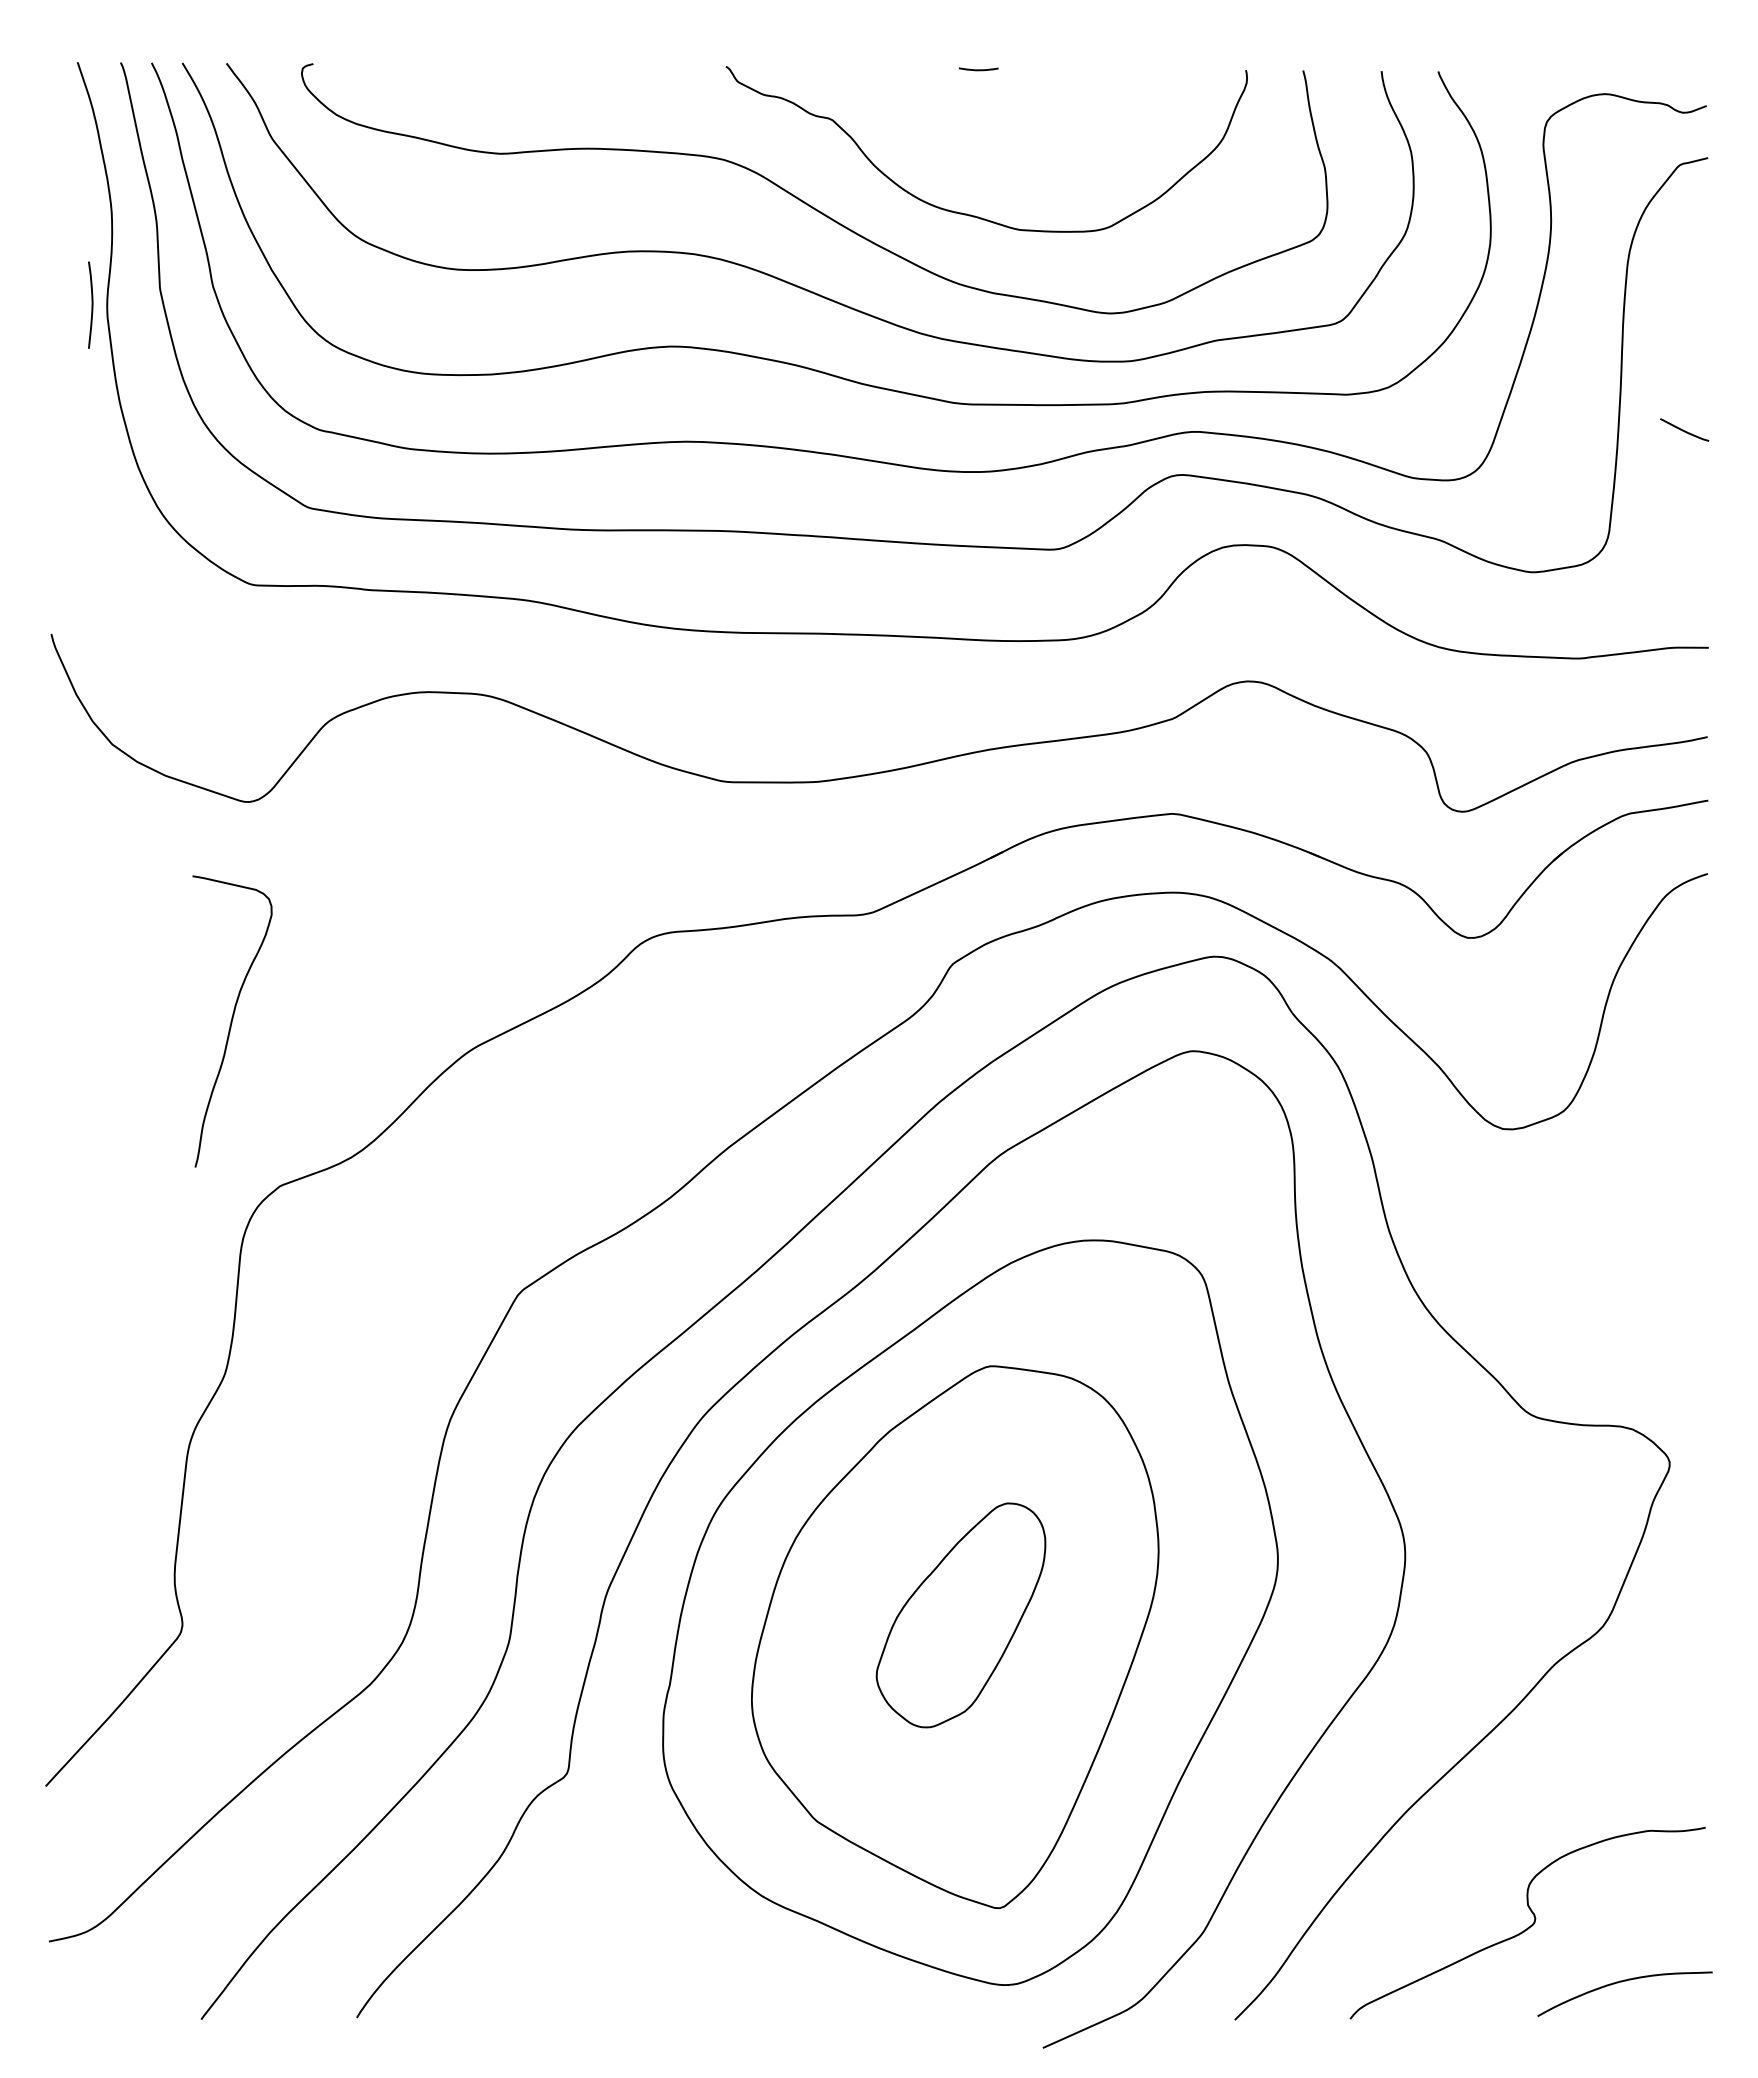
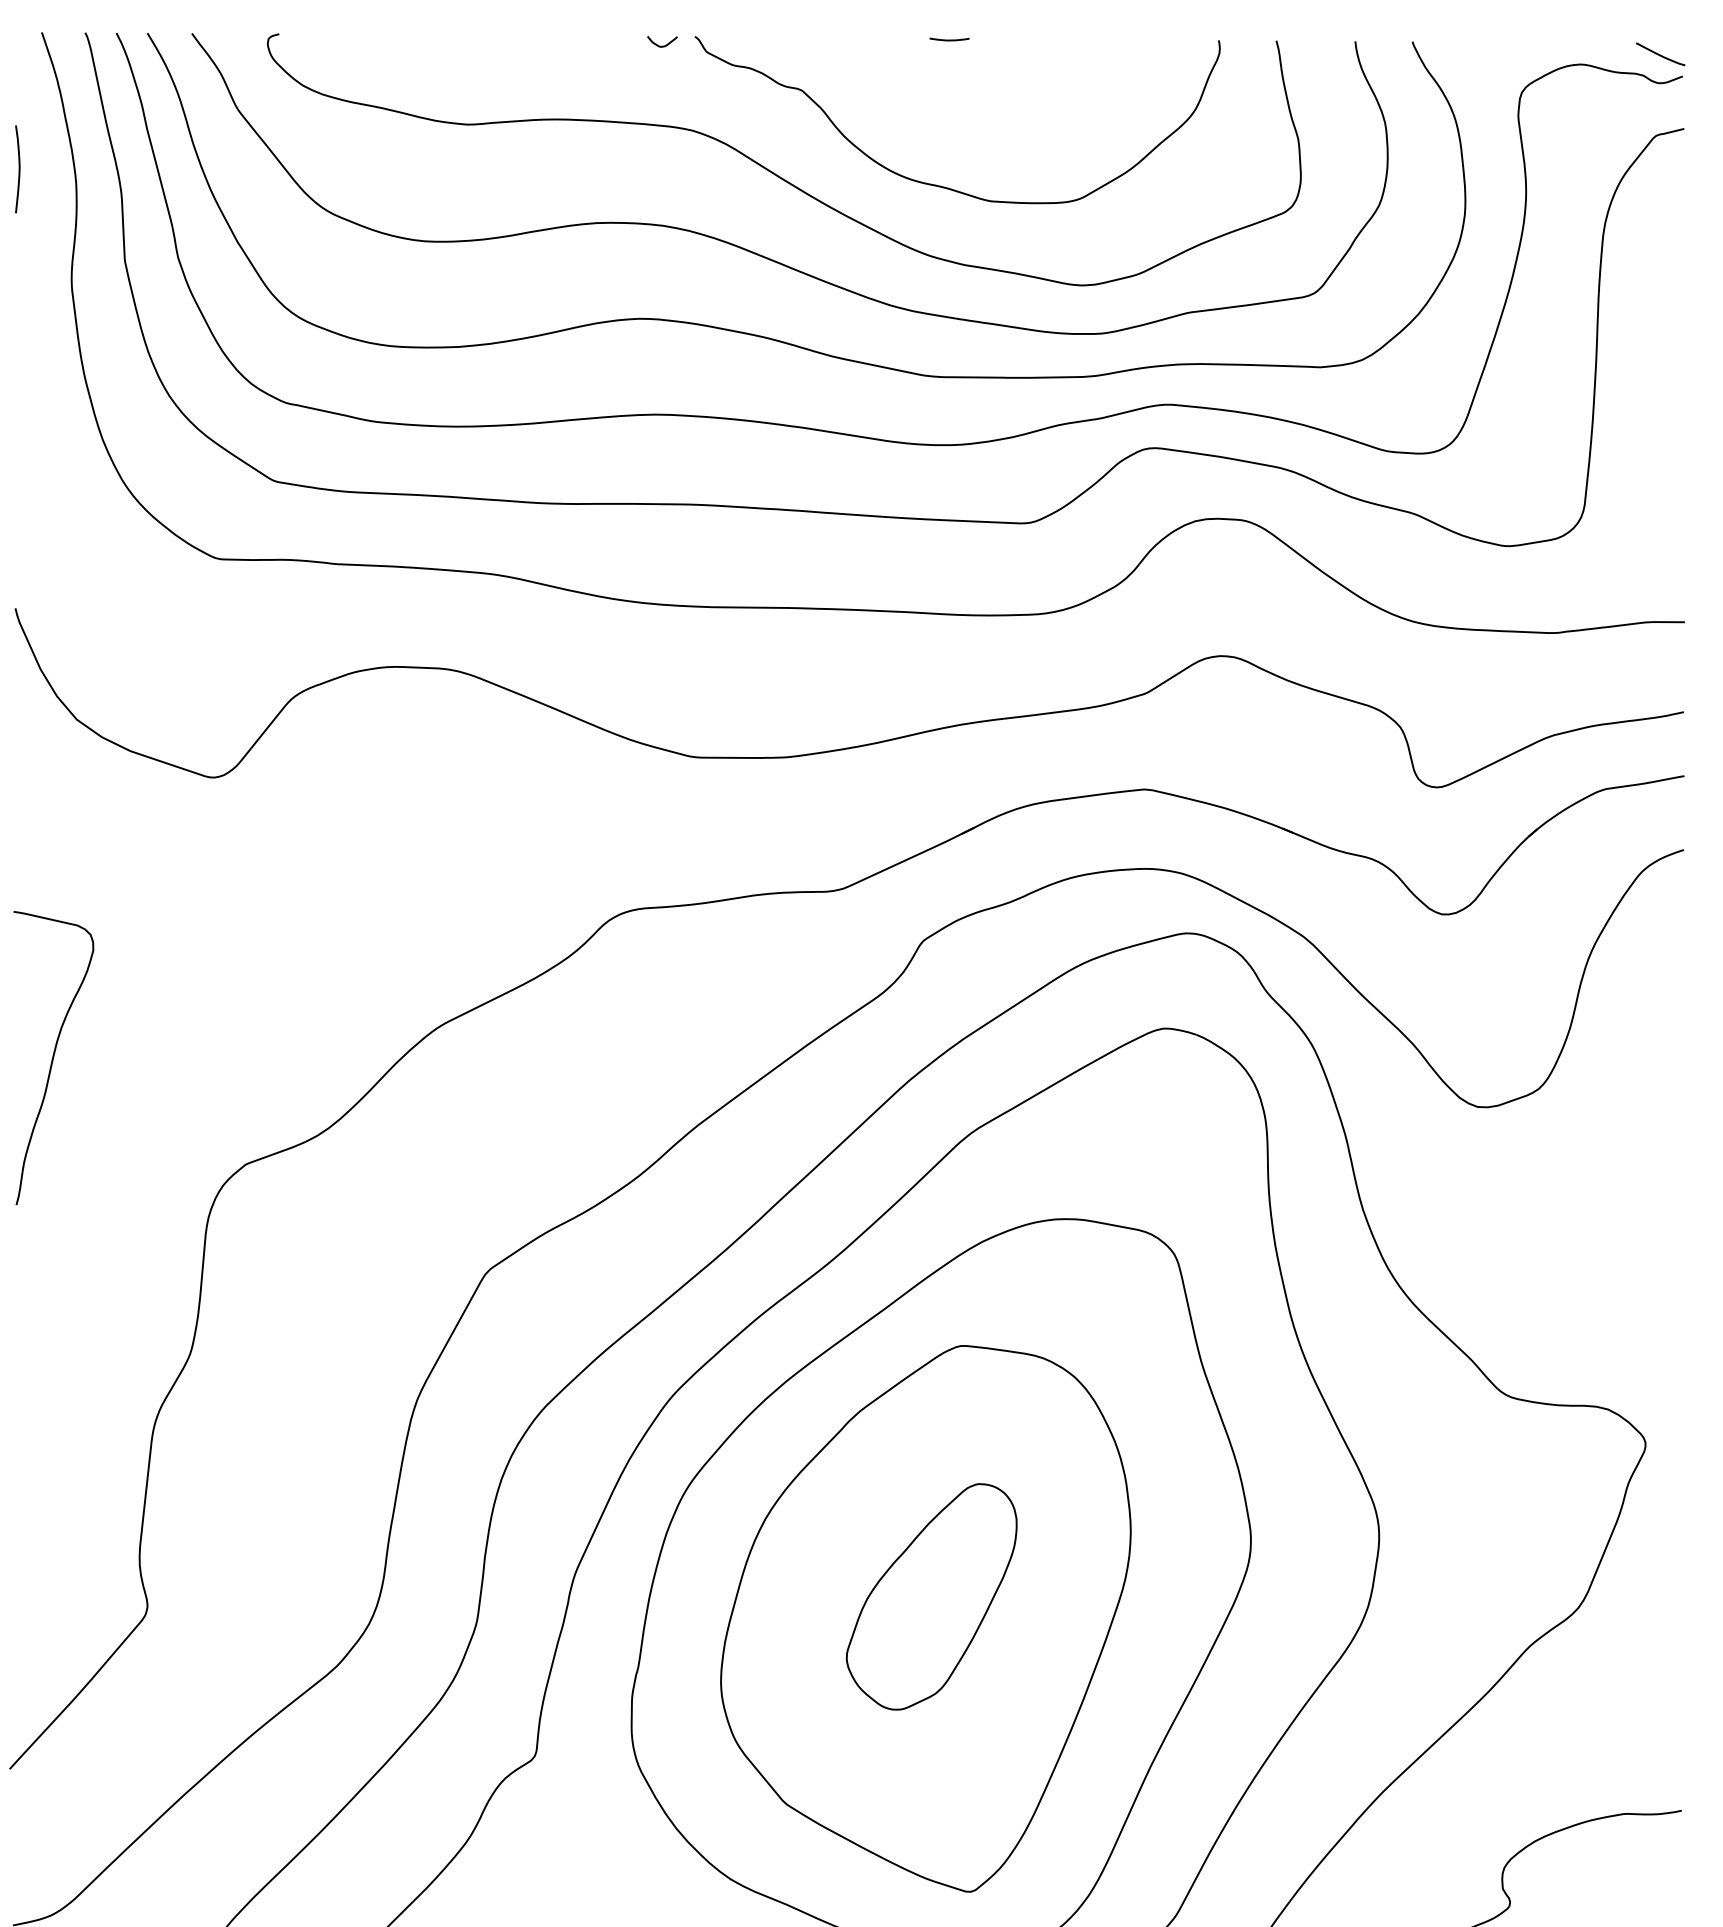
curve: (693, 75) -> (662, 45), added
curve: (91, 304) -> (18, 168), moved
curve: (1683, 429) -> (1659, 53), moved
curve: (232, 1021) -> (53, 1058), moved

